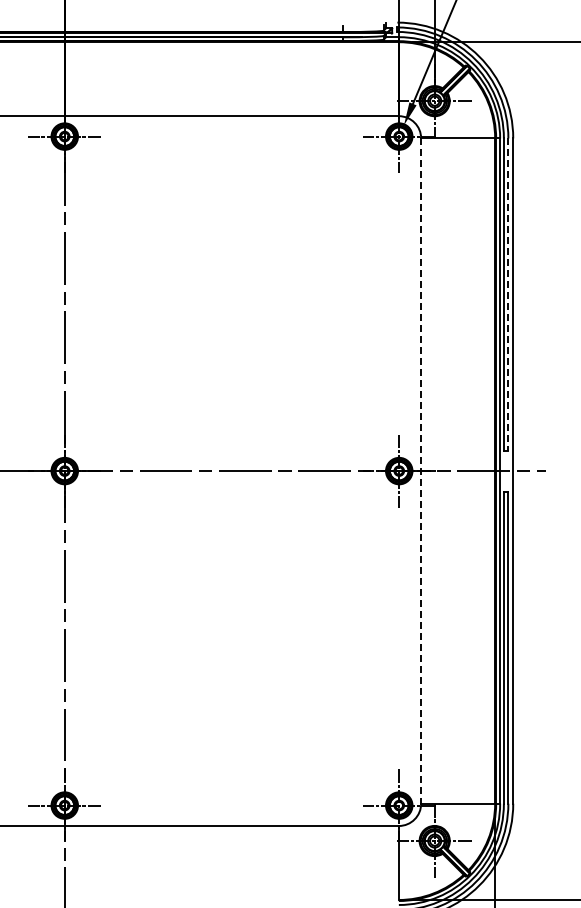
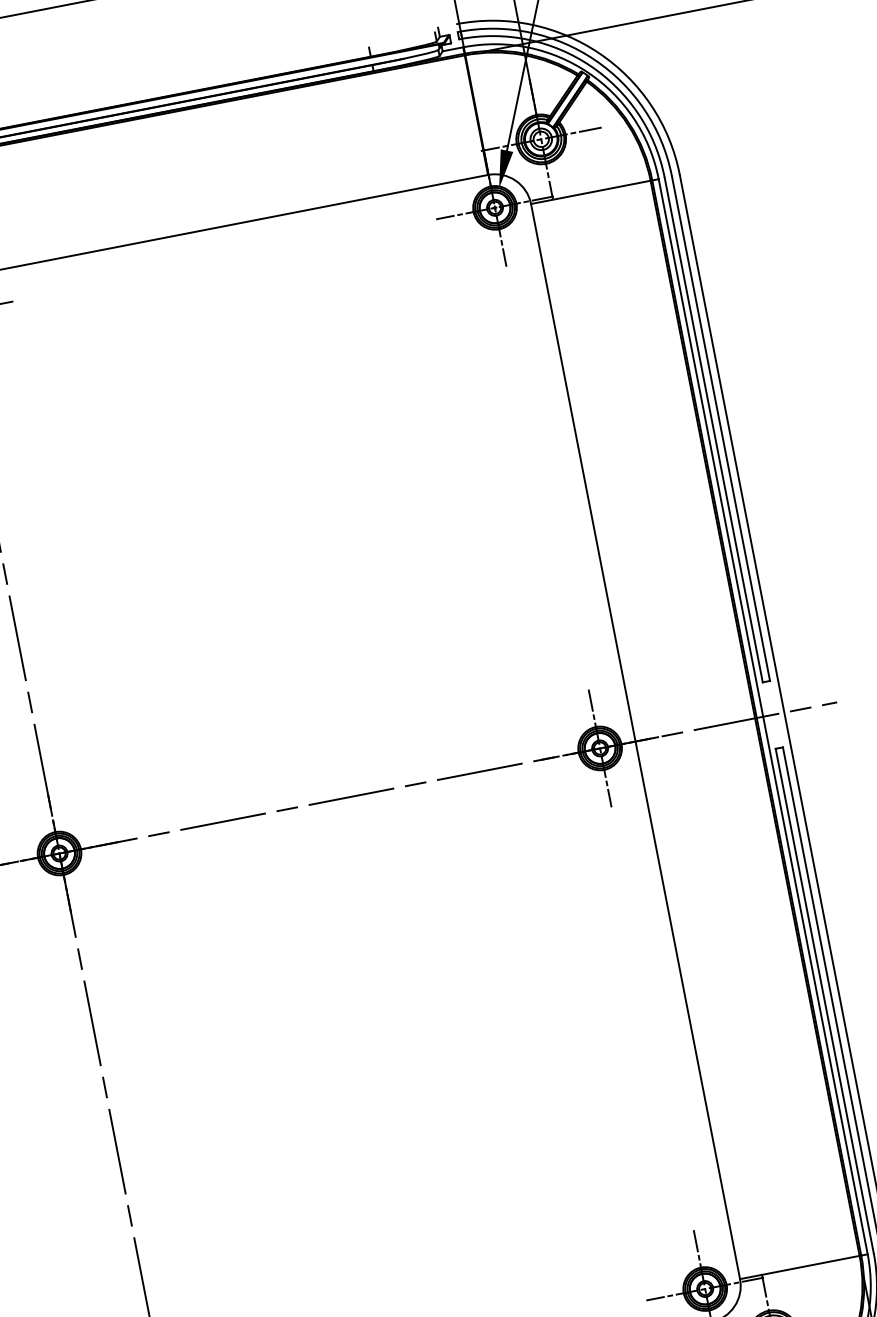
line: (508, 295) -> (721, 430), dashed -> solid
line: (421, 471) -> (636, 742), dashed -> solid

